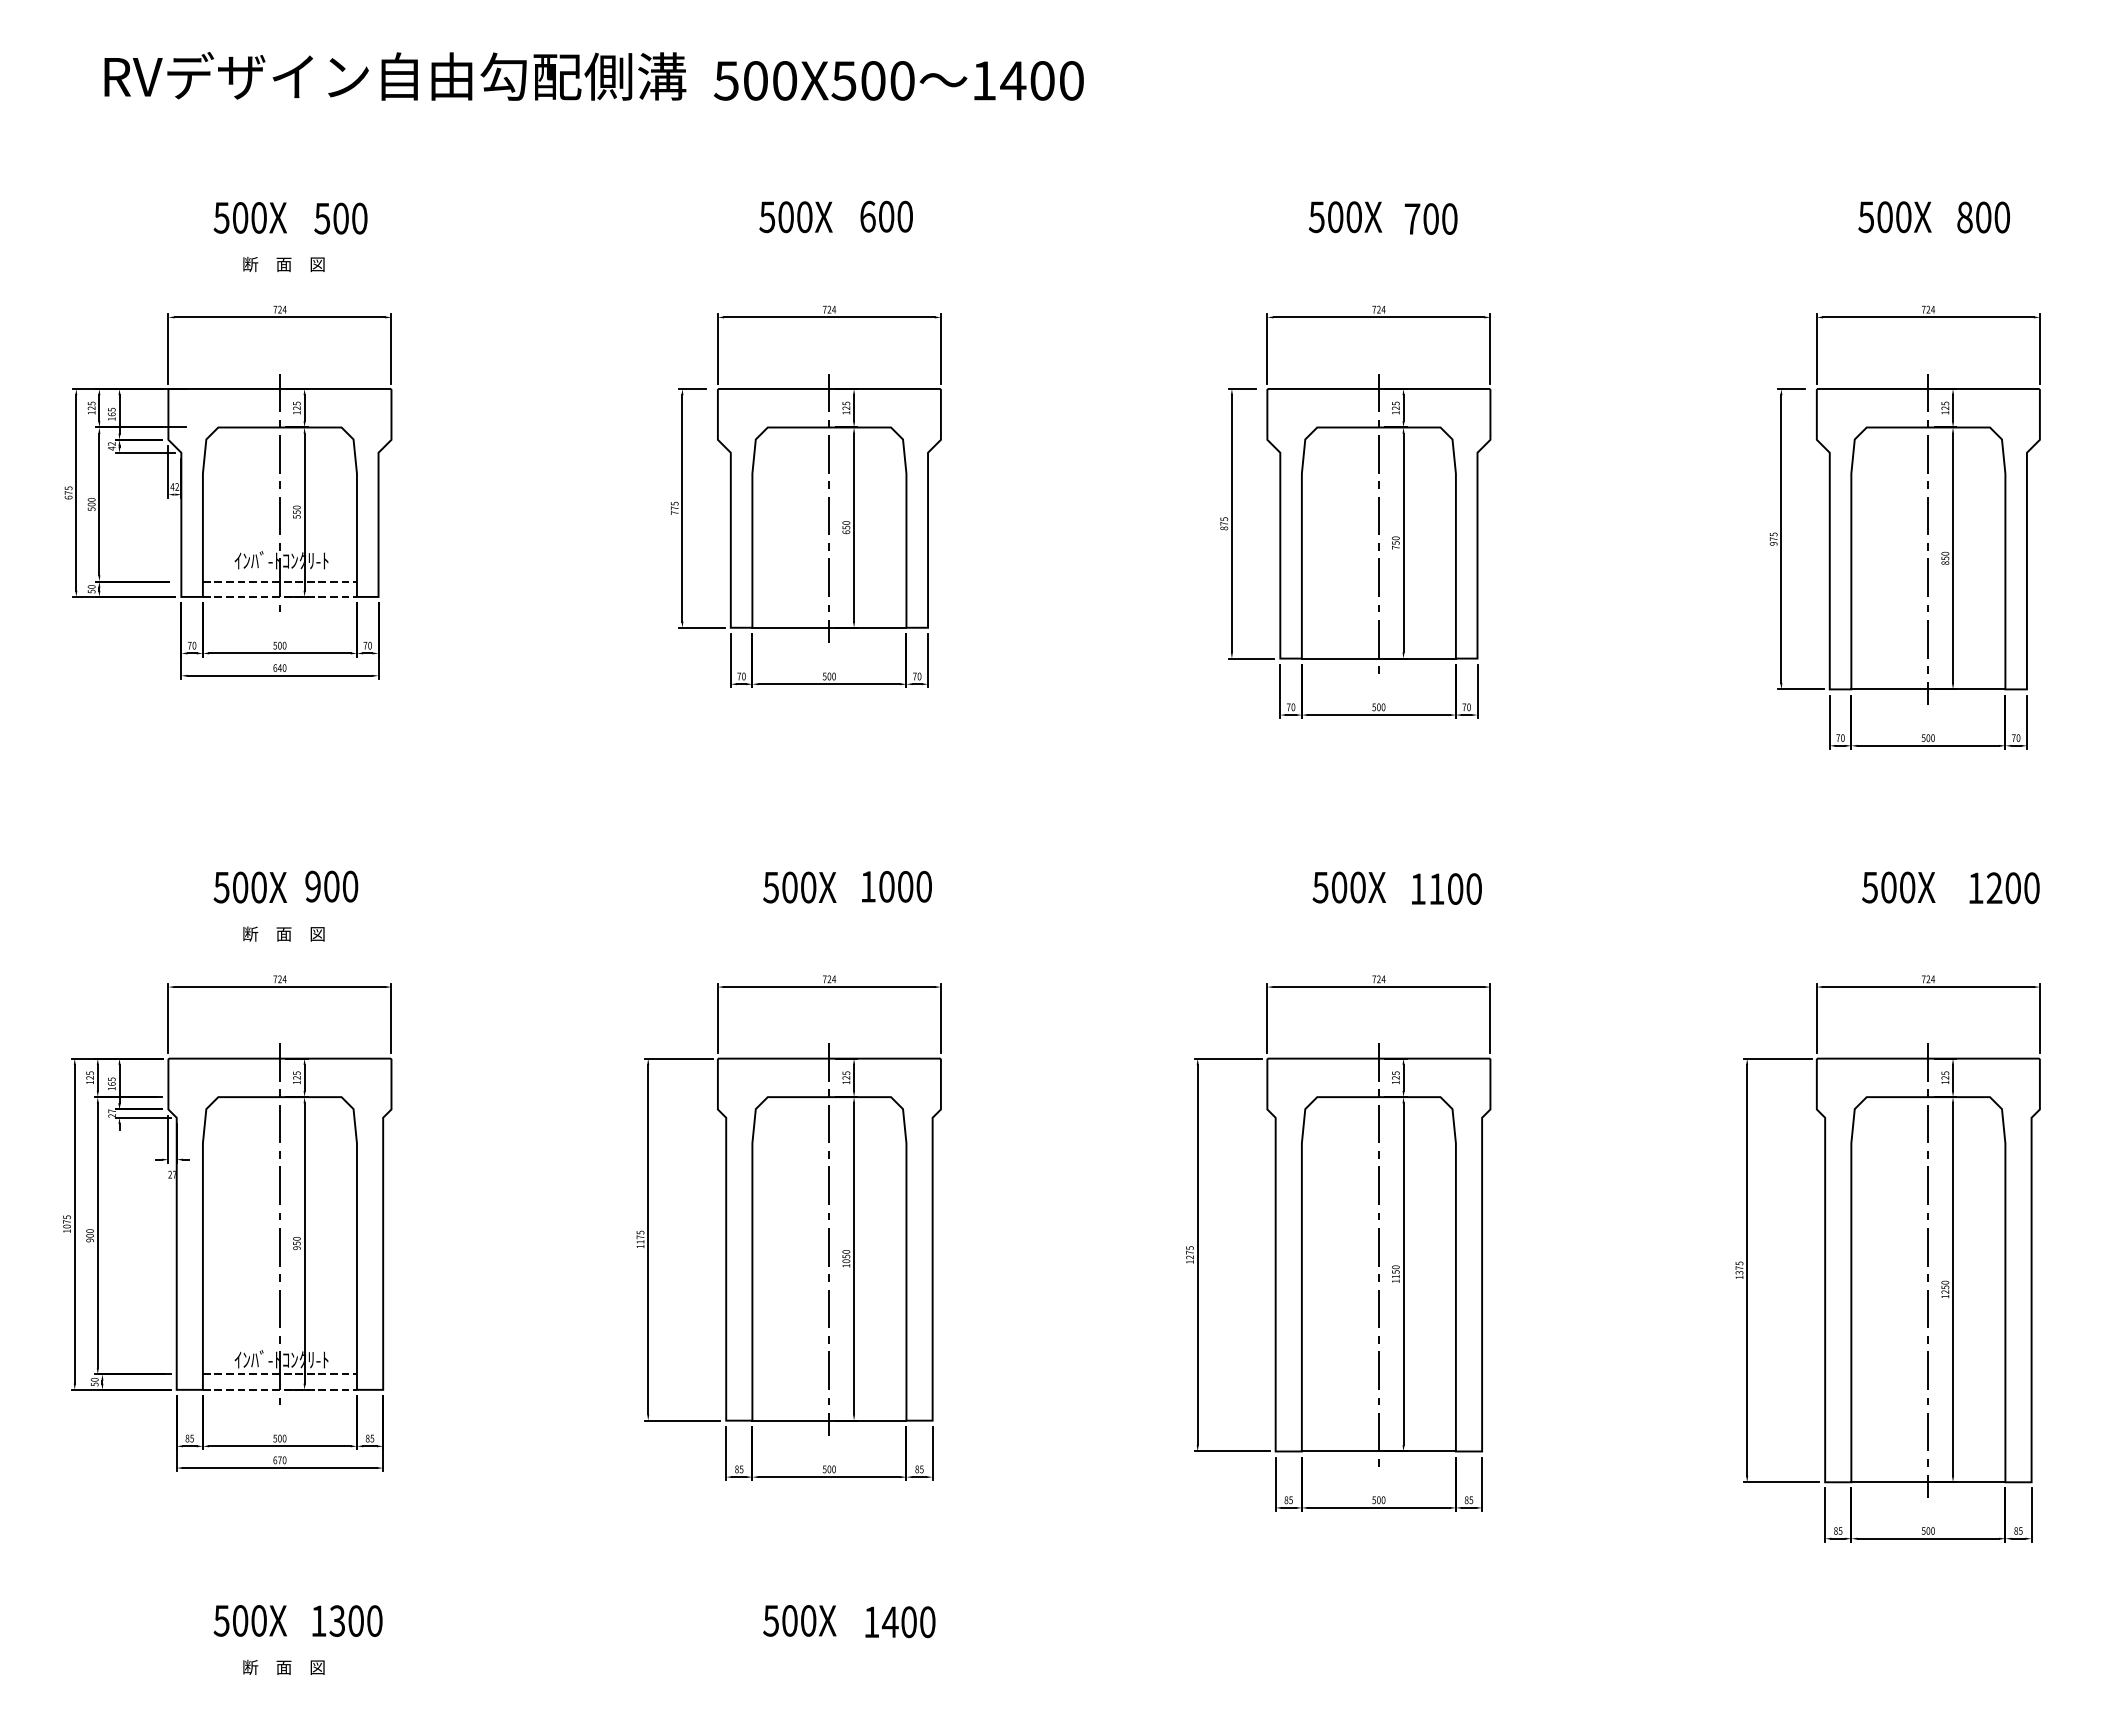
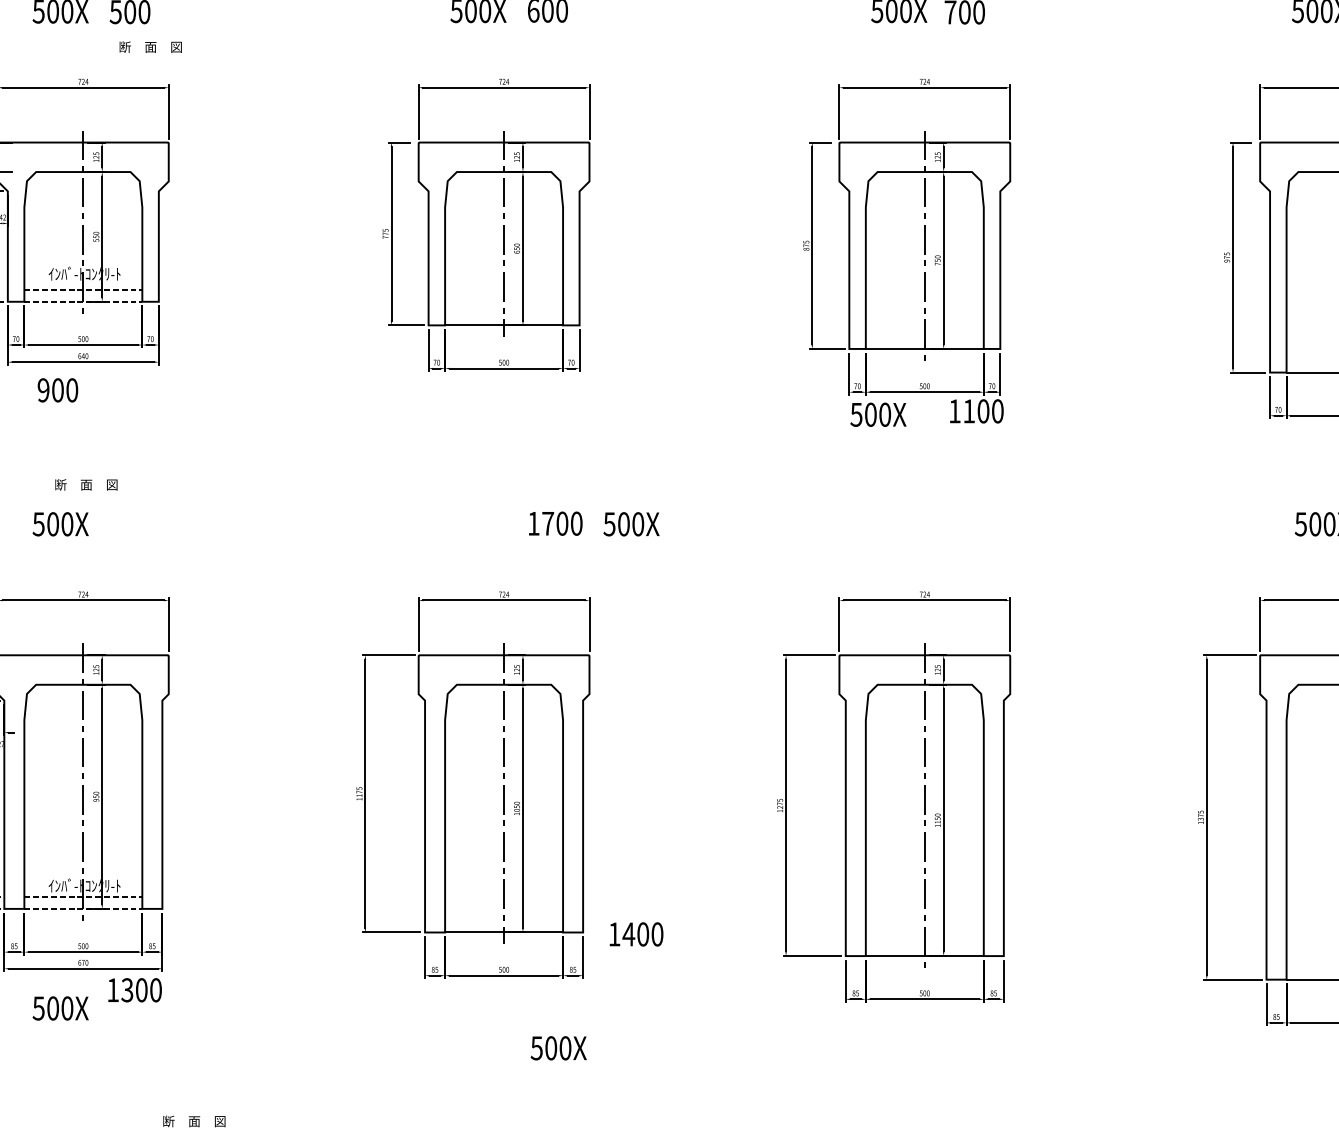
text: (283, 263) -> (150, 46), moved
text: (331, 886) -> (57, 390), moved
text: (886, 886) -> (547, 523), 1000 -> 1700
text: (799, 887) -> (631, 524), moved
text: (1348, 887) -> (877, 414), moved
text: (1446, 888) -> (976, 410), moved
text: (283, 933) -> (86, 484), moved
text: (249, 1620) -> (60, 1008), moved
text: (347, 1620) -> (135, 989), moved
text: (799, 1620) -> (558, 1047), moved
text: (900, 1622) -> (636, 934), moved
text: (283, 1666) -> (194, 1120), moved

